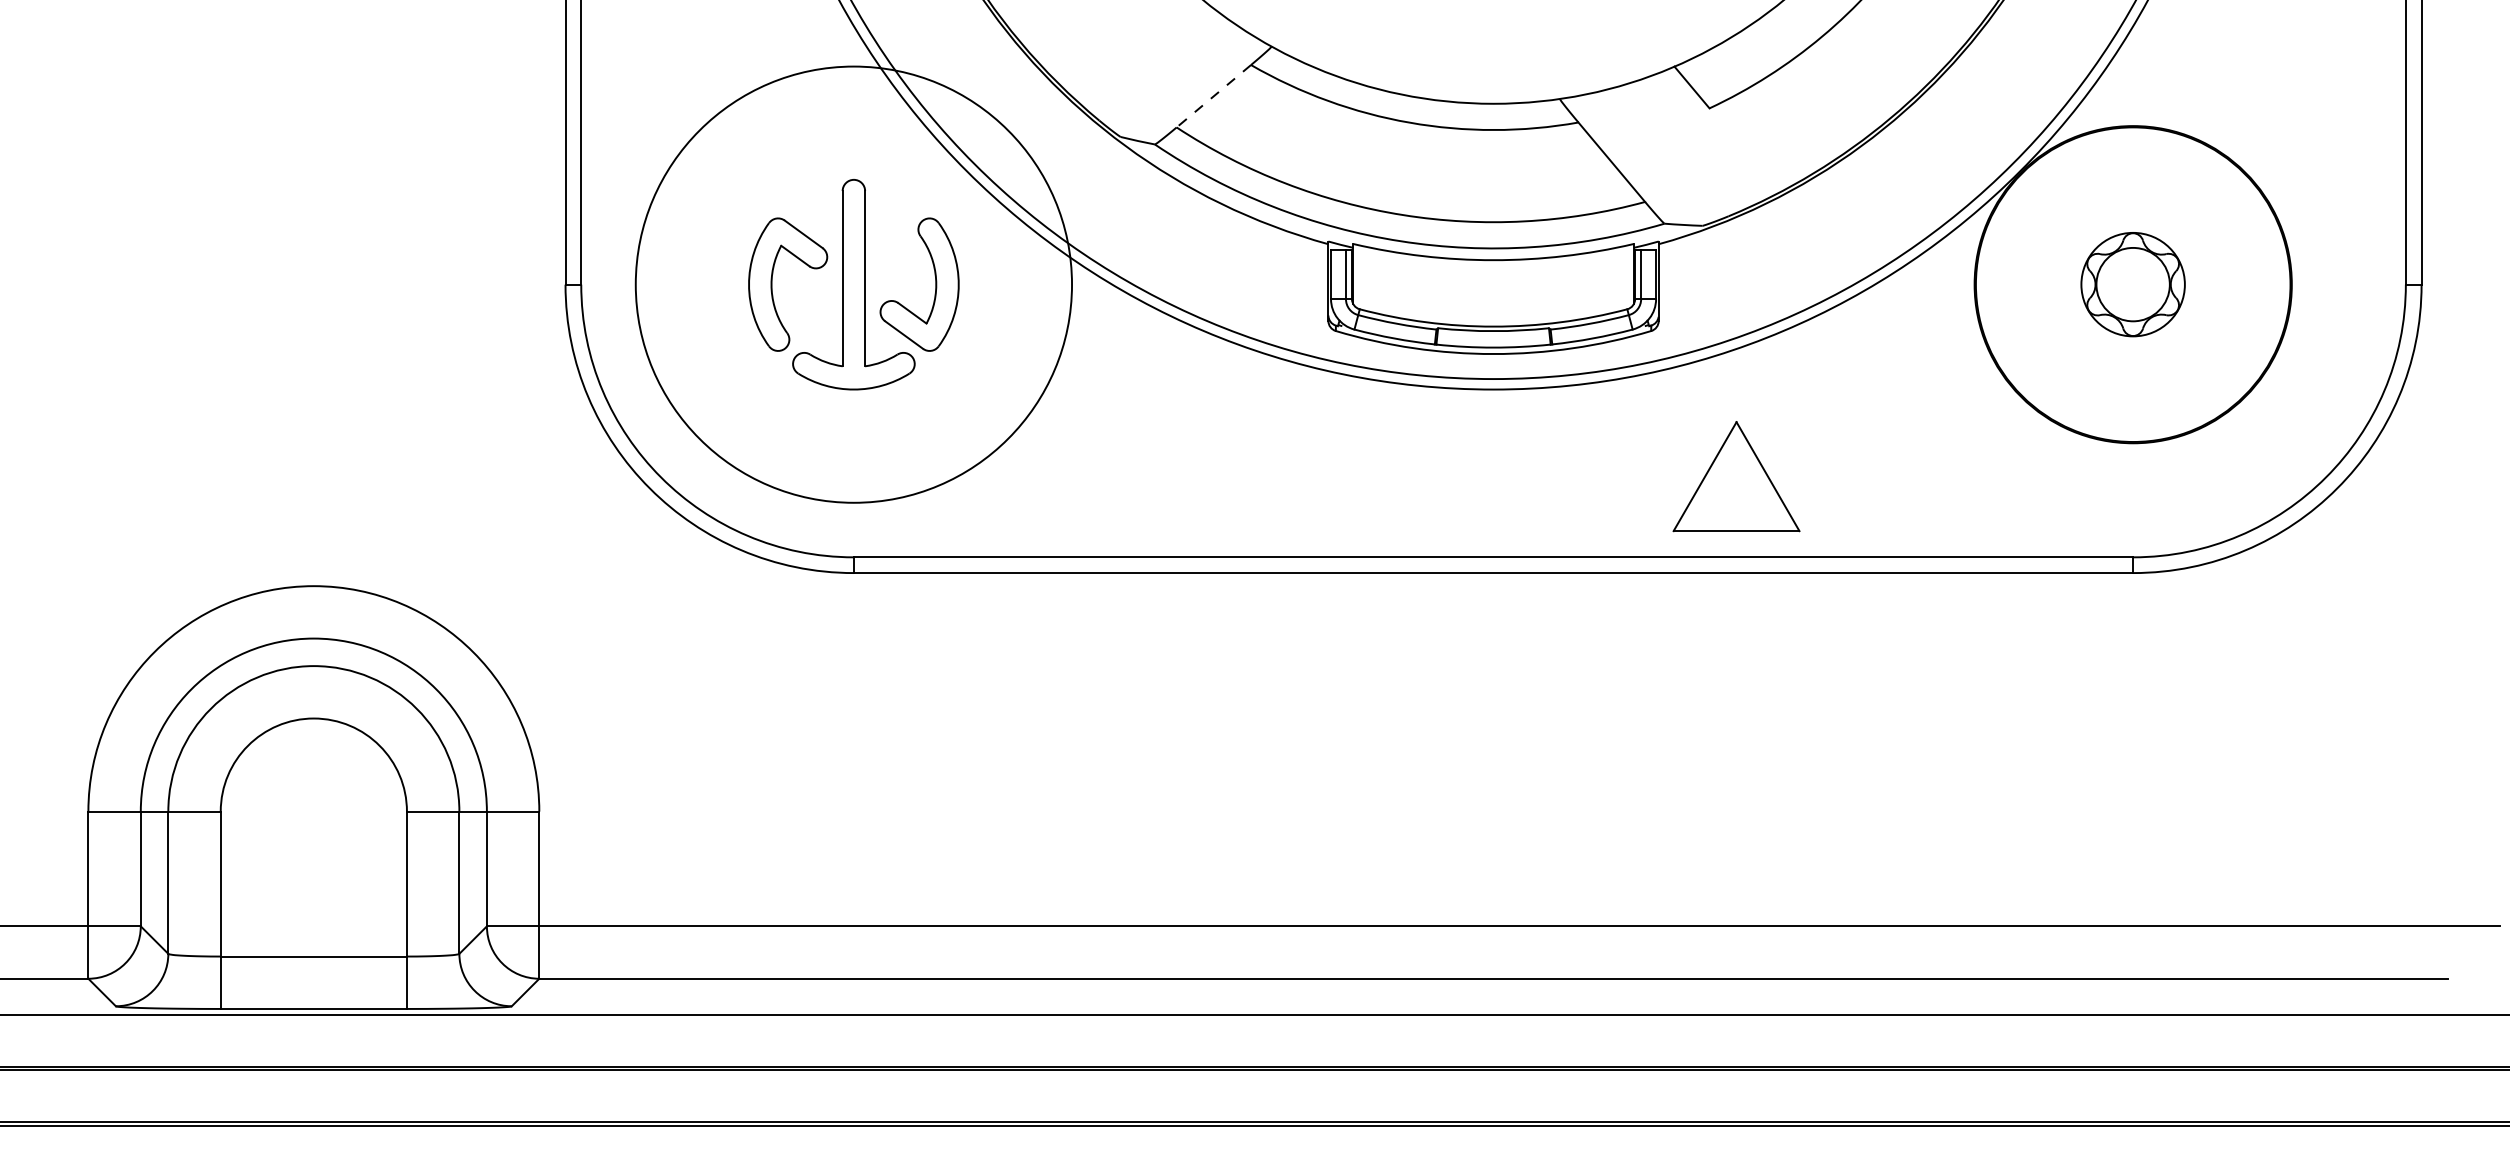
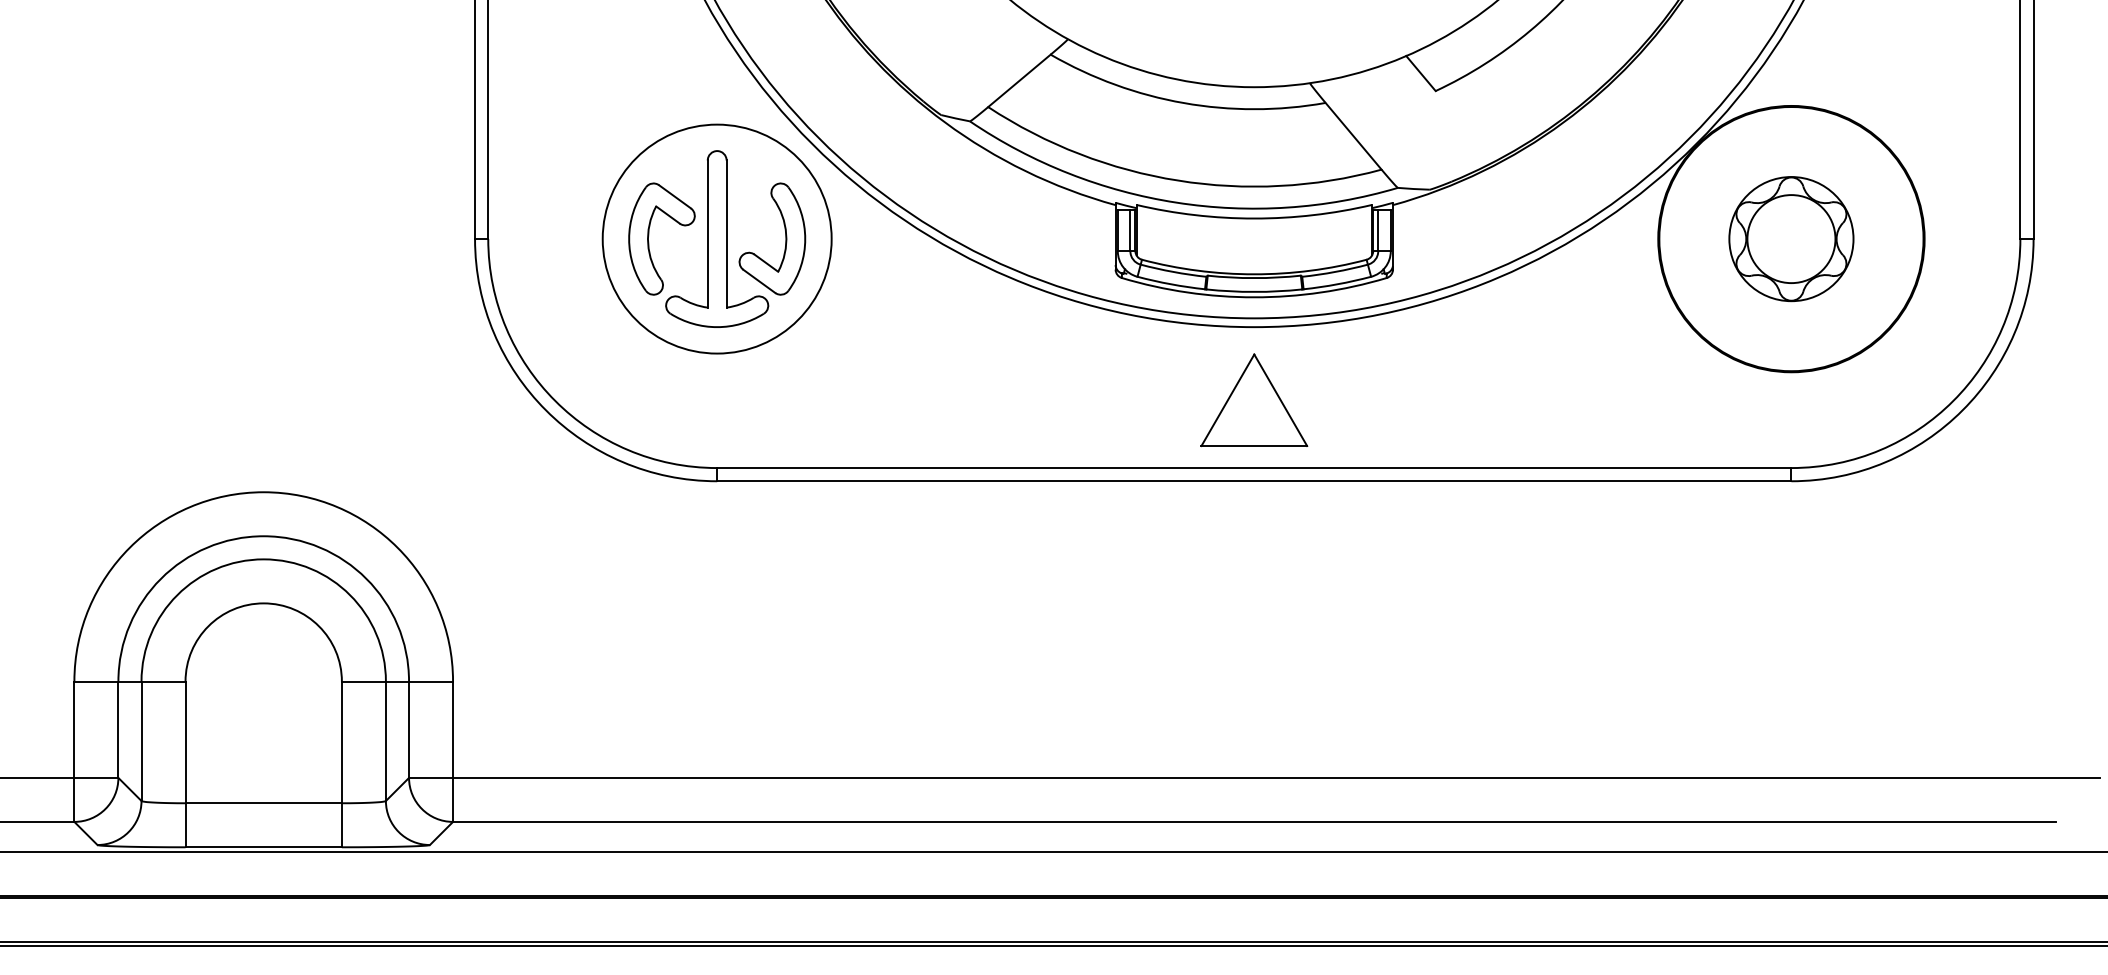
line: (1213, 96) -> (1019, 81), dashed -> solid
circle: (853, 284) -> (716, 238), size x0.62
part: (2132, 284) -> (1790, 238), size x1.43
part: (1736, 476) -> (1254, 400), moved

